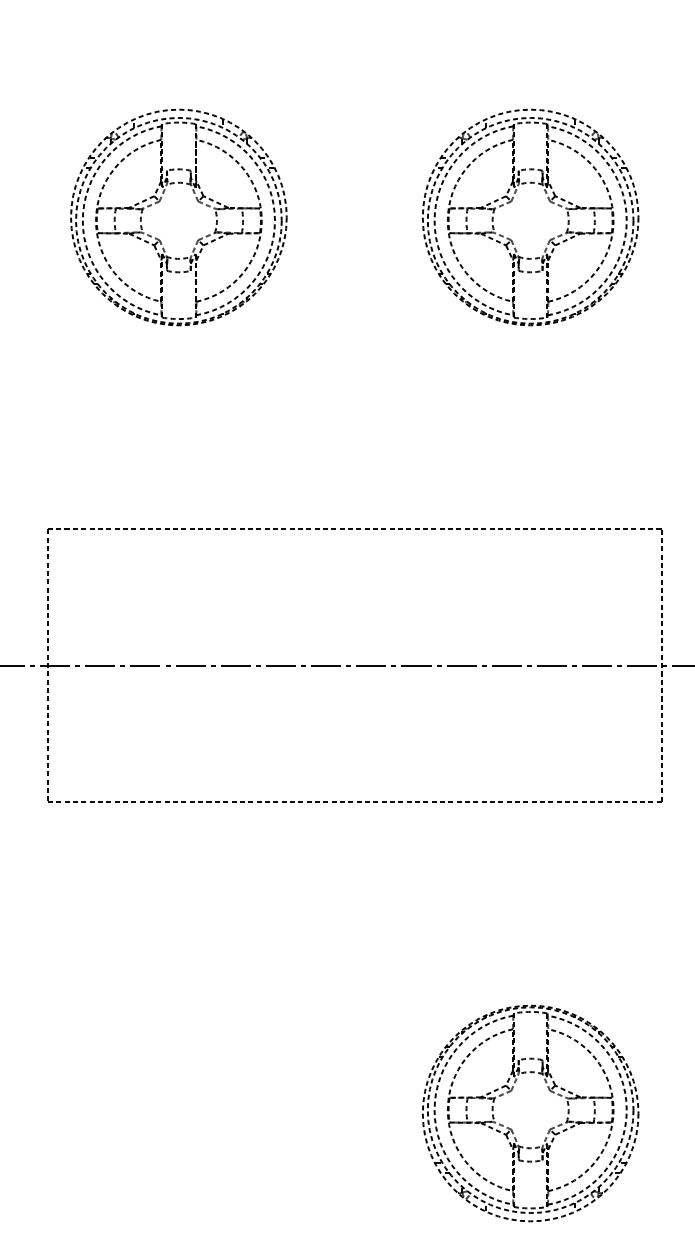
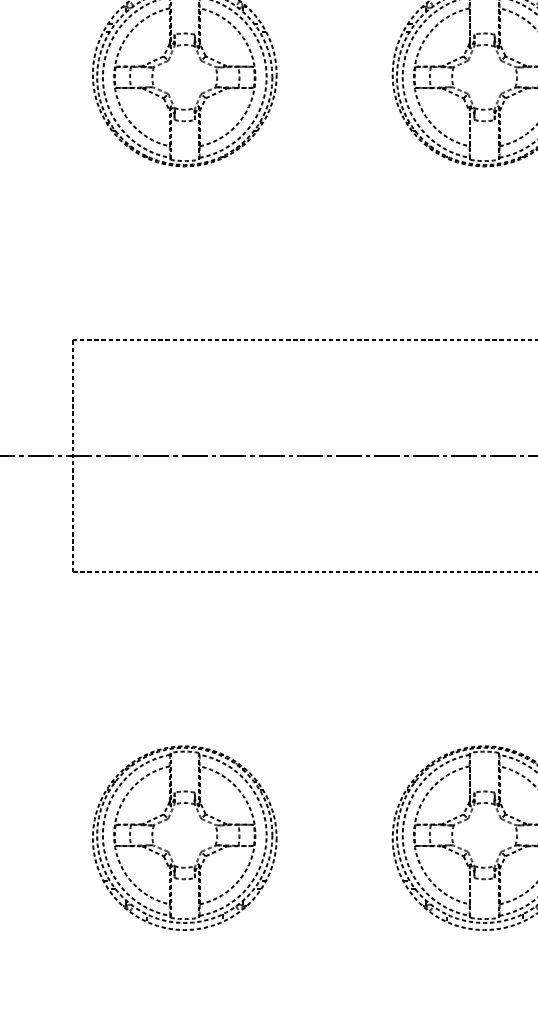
part: (160, 1129) -> (169, 851), added

